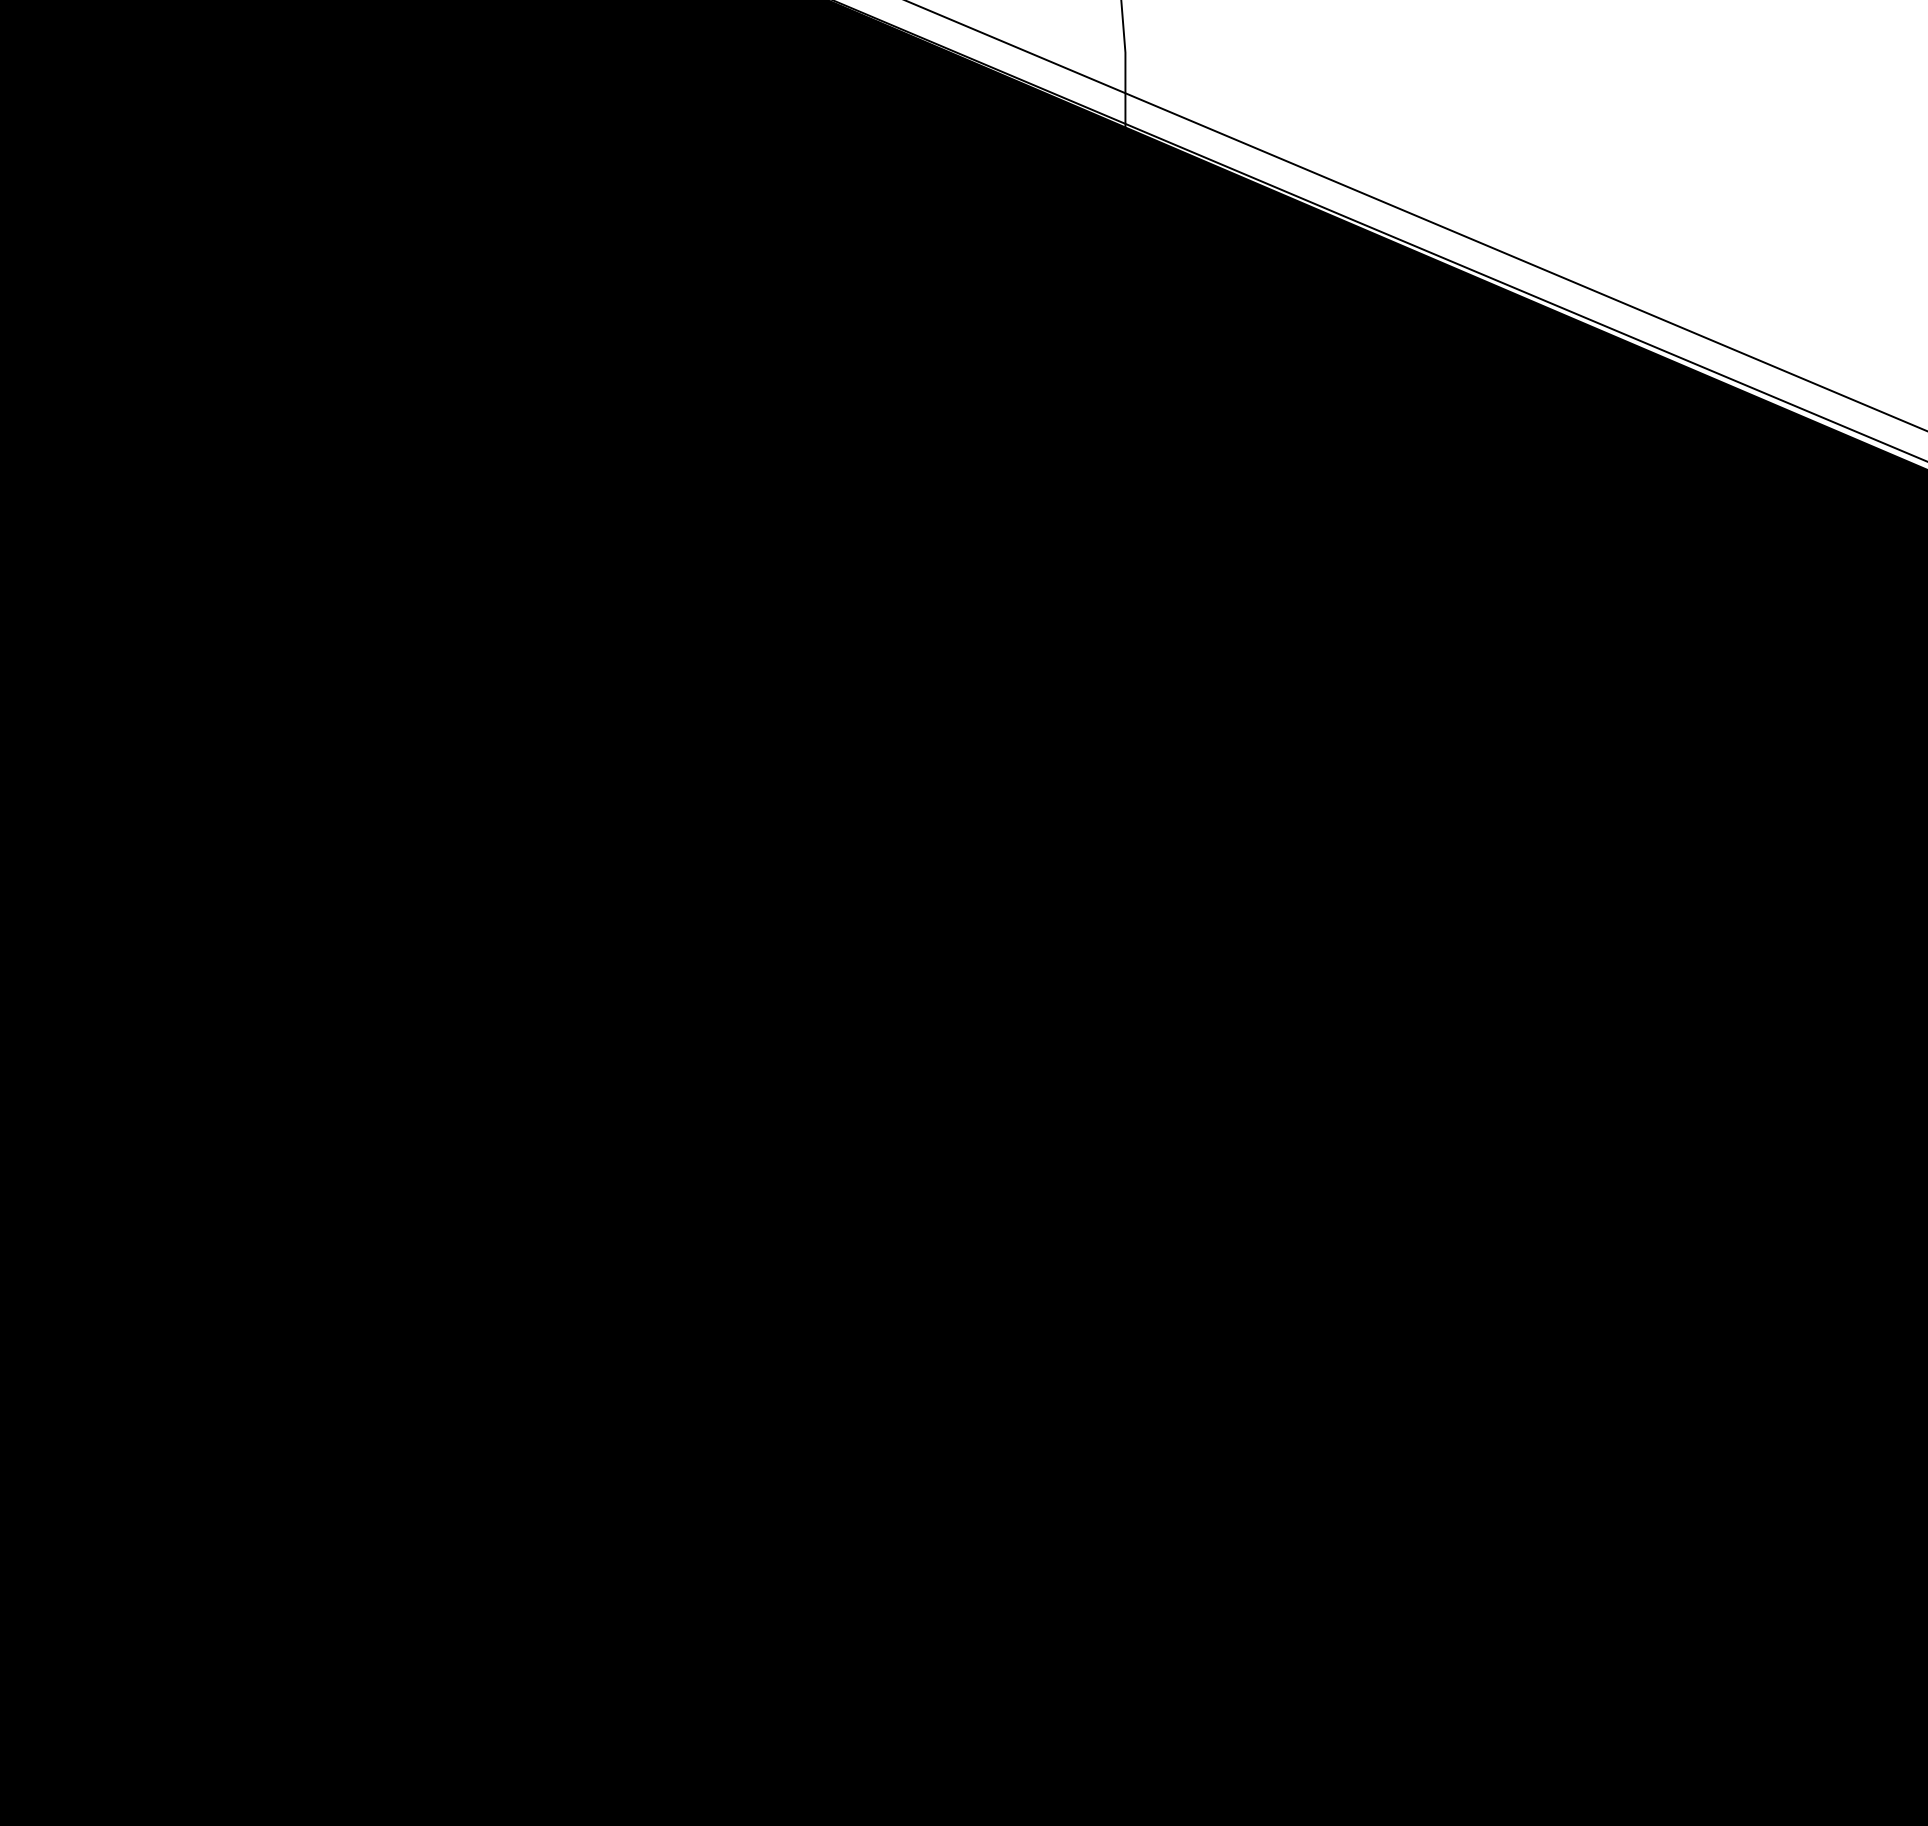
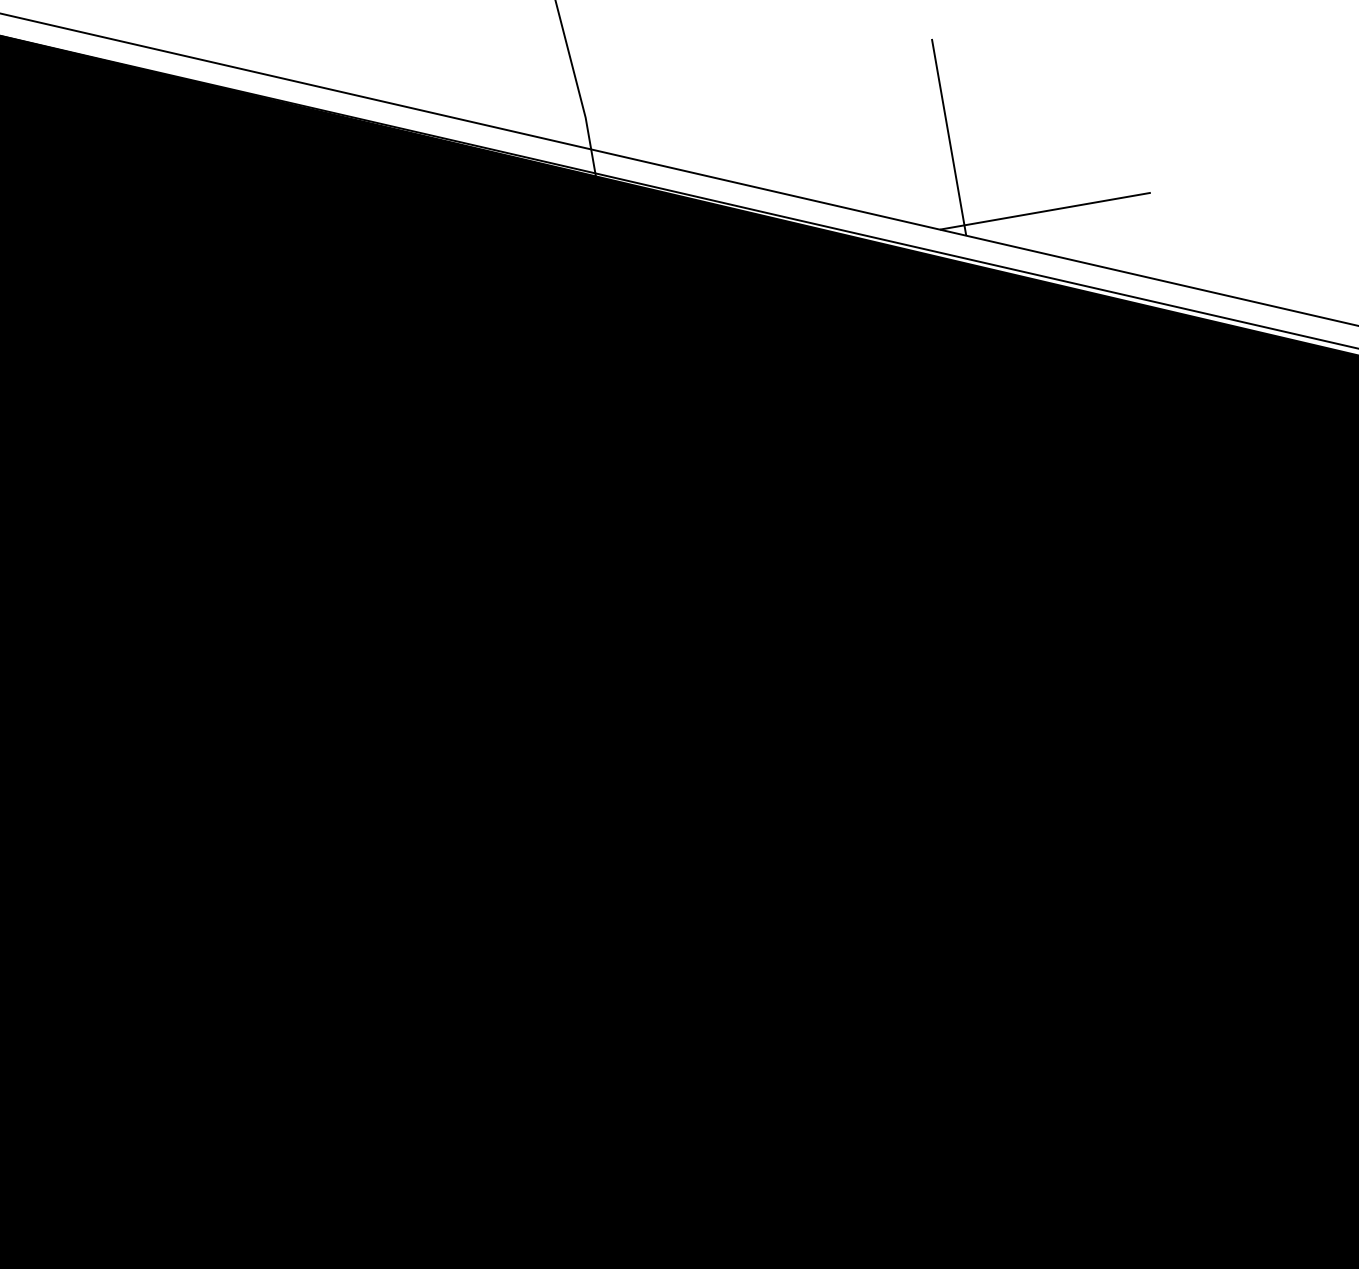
hatch: (1676, 155) -> (1030, 122), added

